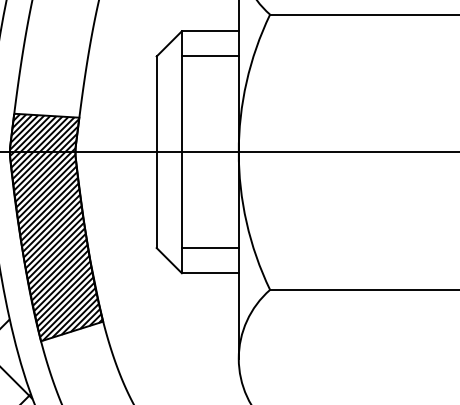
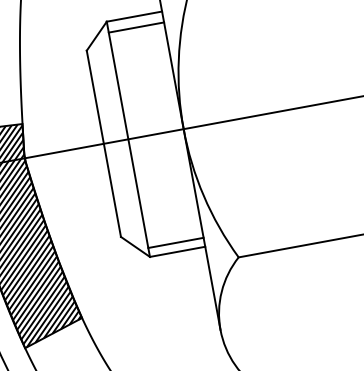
line: (209, 56) -> (135, 27), moved
line: (209, 248) -> (175, 243), moved

